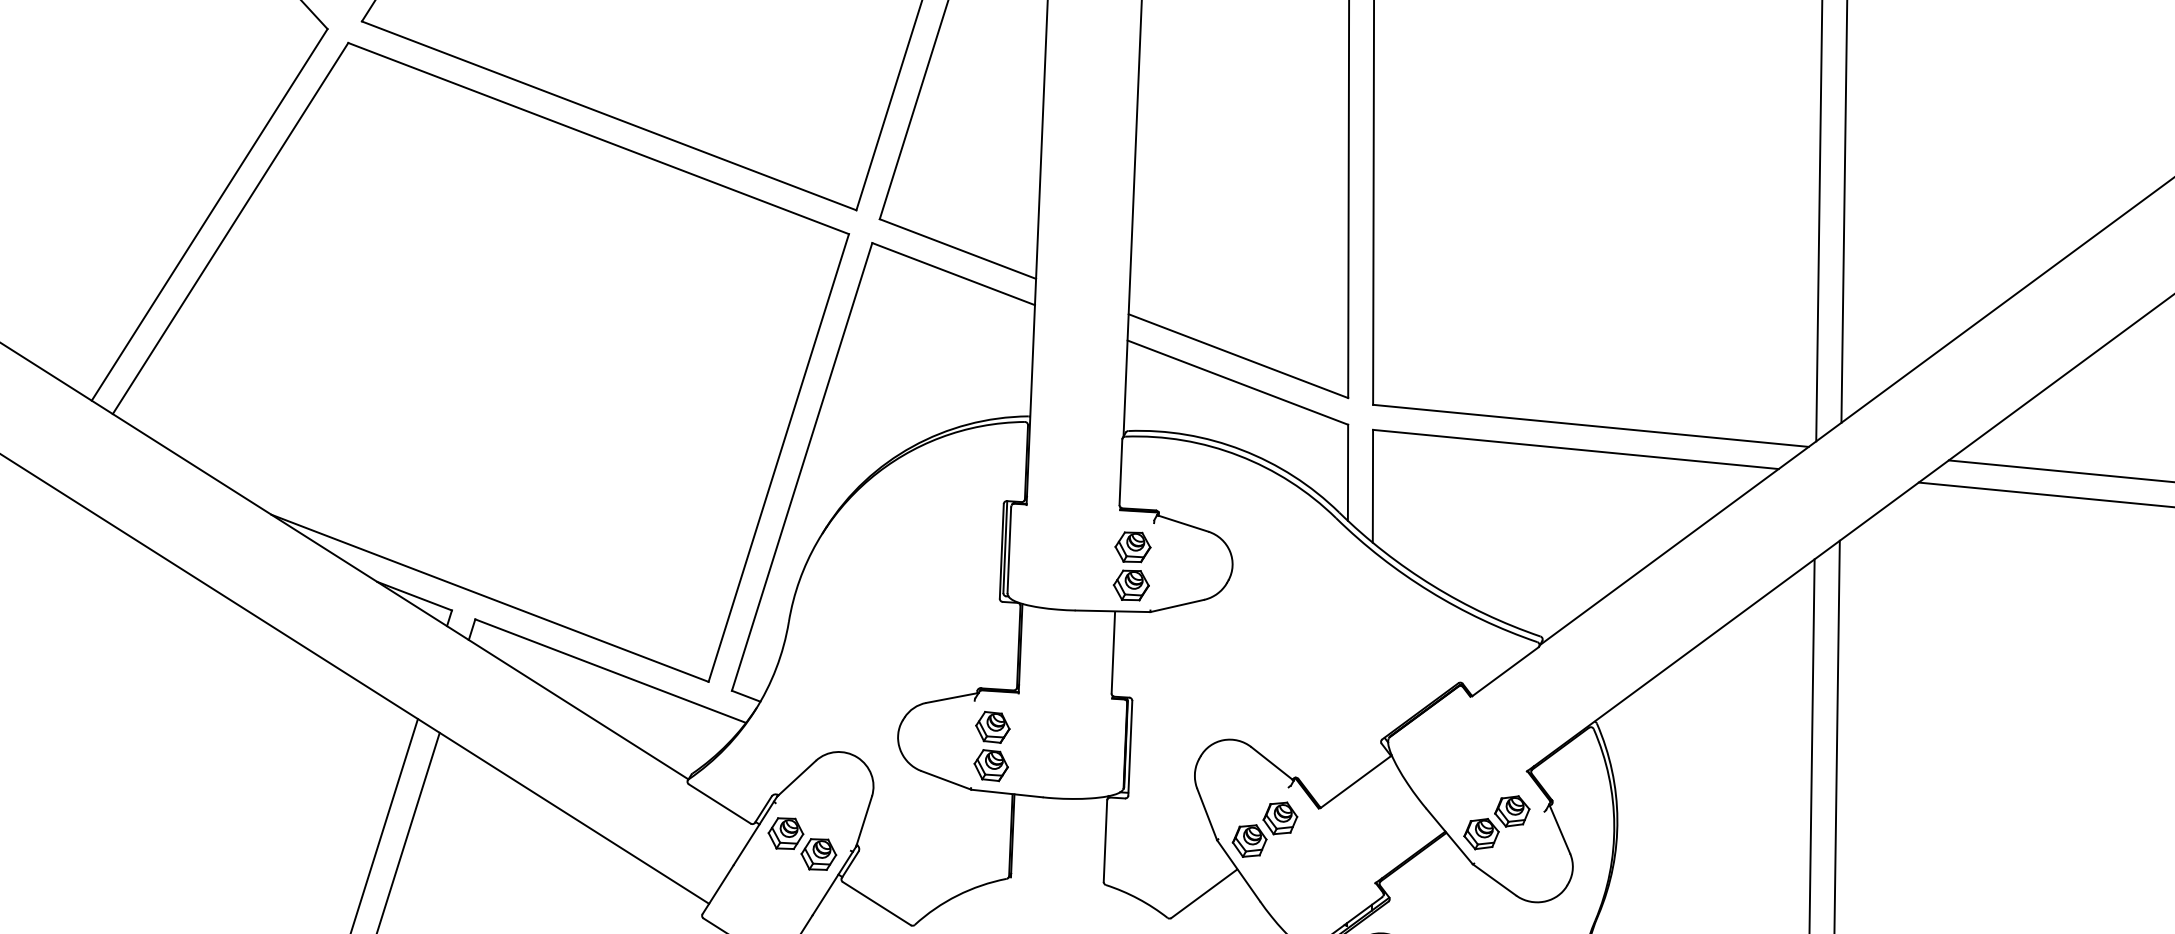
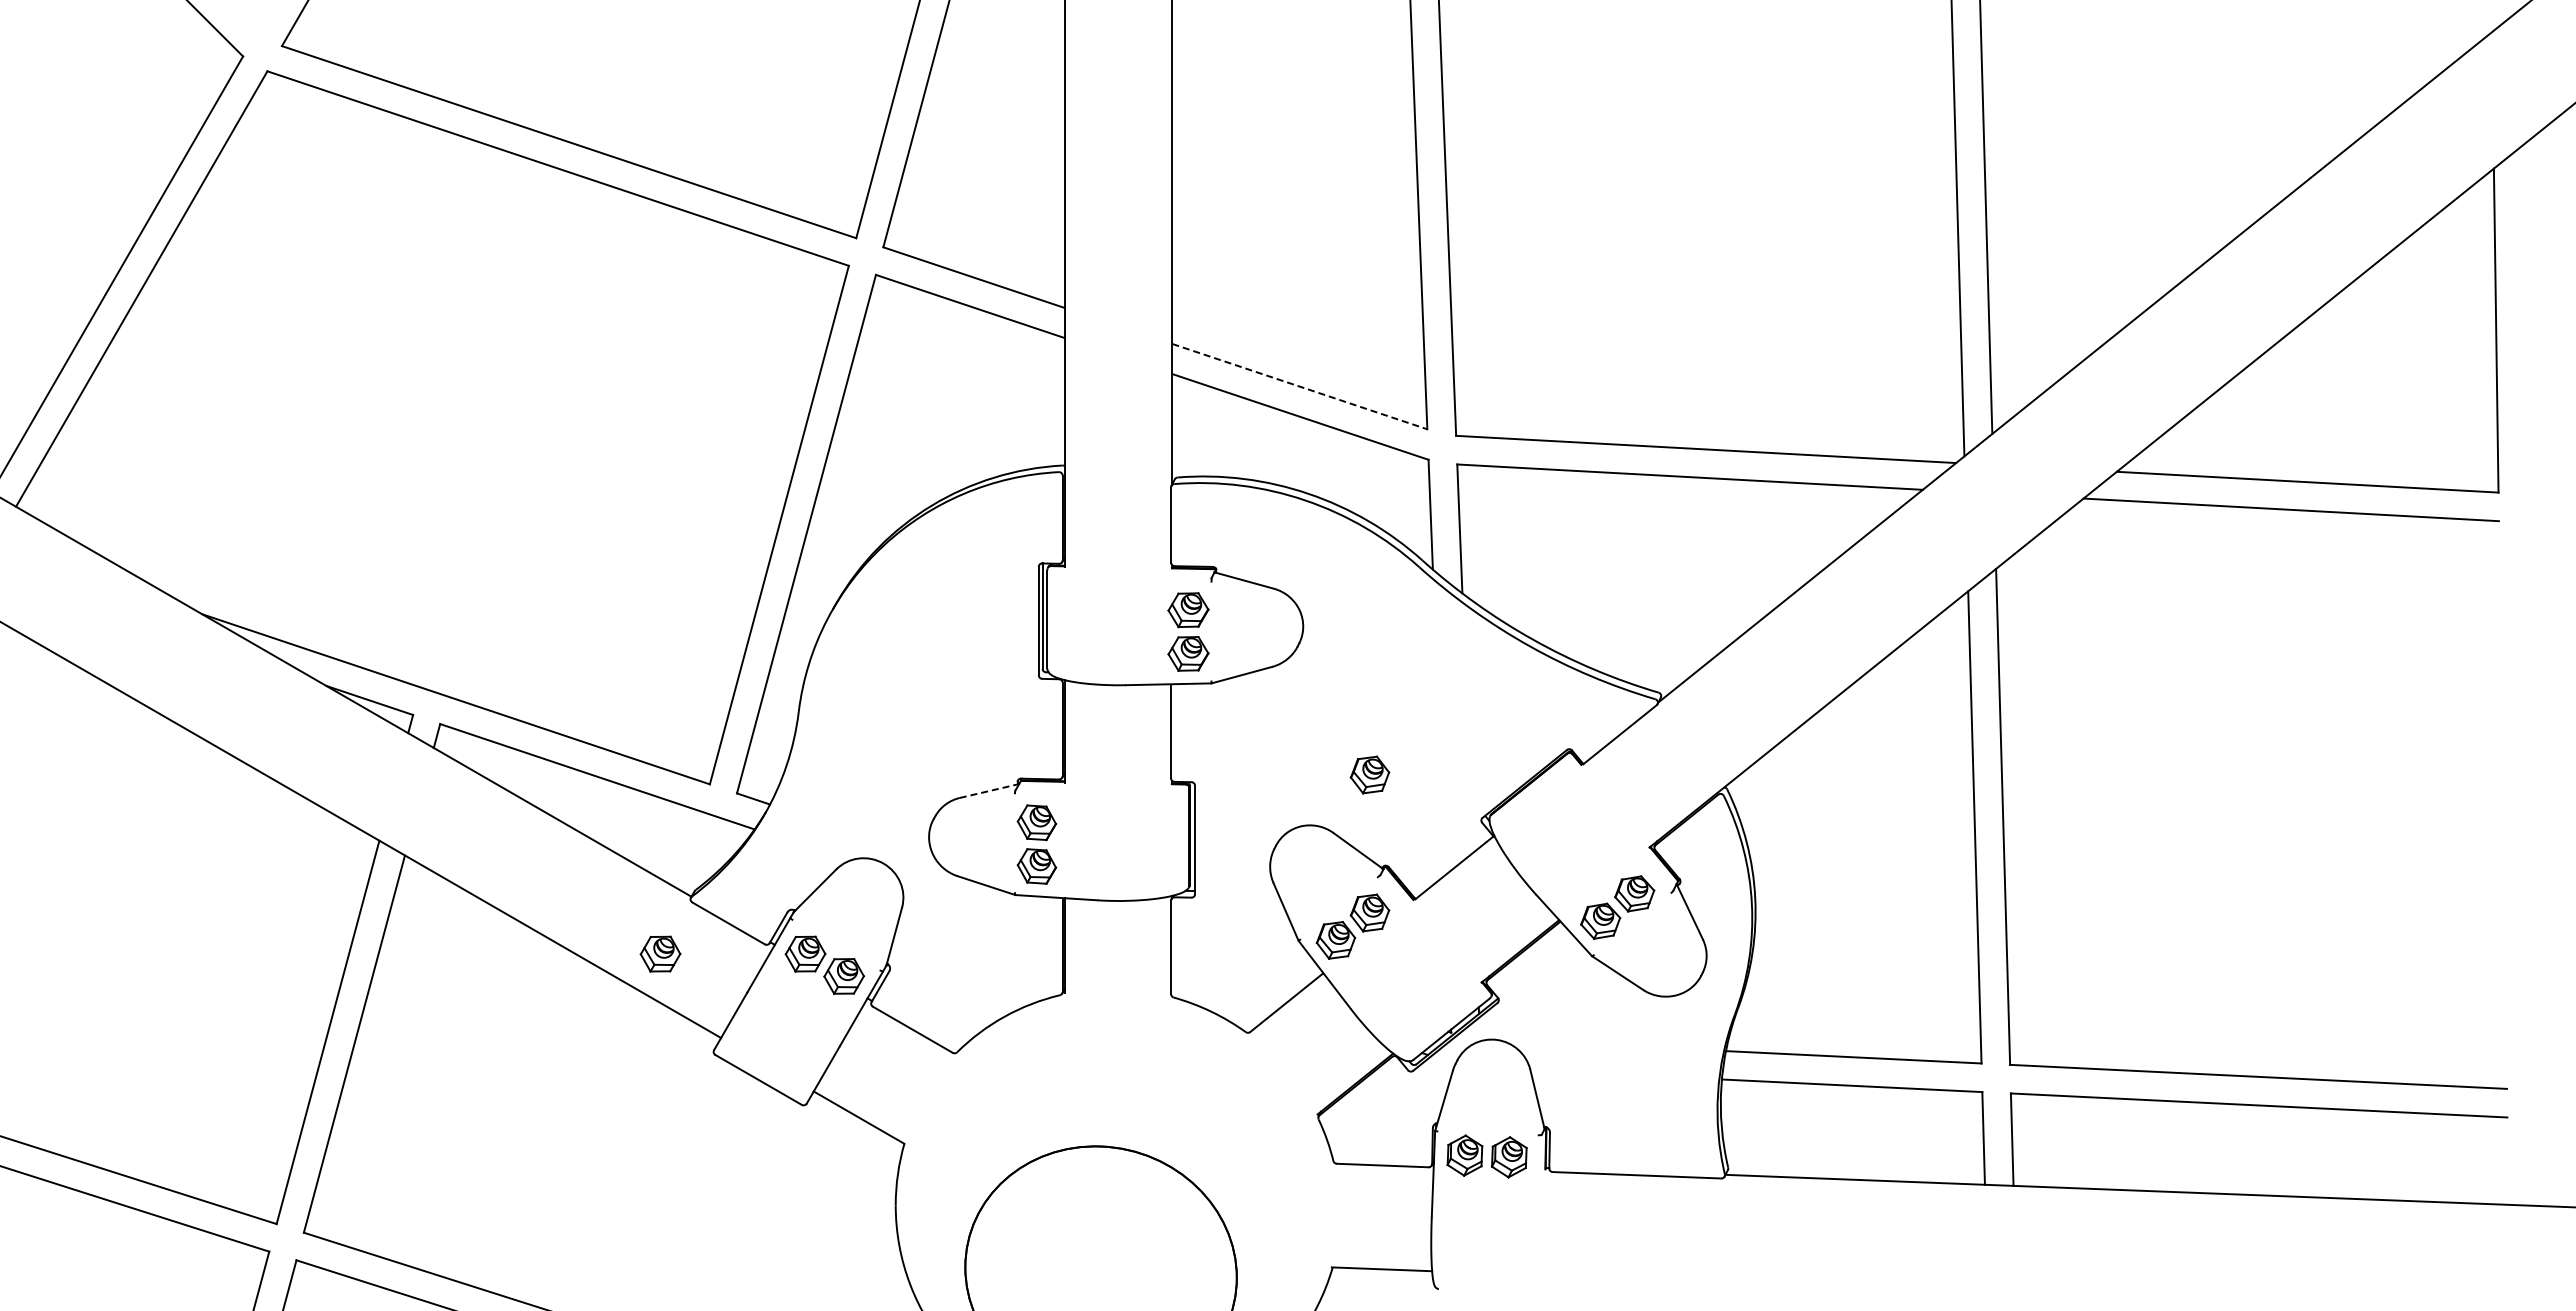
line: (1238, 356) -> (1300, 386), solid -> dashed
part: (1285, 697) -> (1369, 774), added
line: (952, 698) -> (989, 791), solid -> dashed
part: (659, 827) -> (660, 953), added

